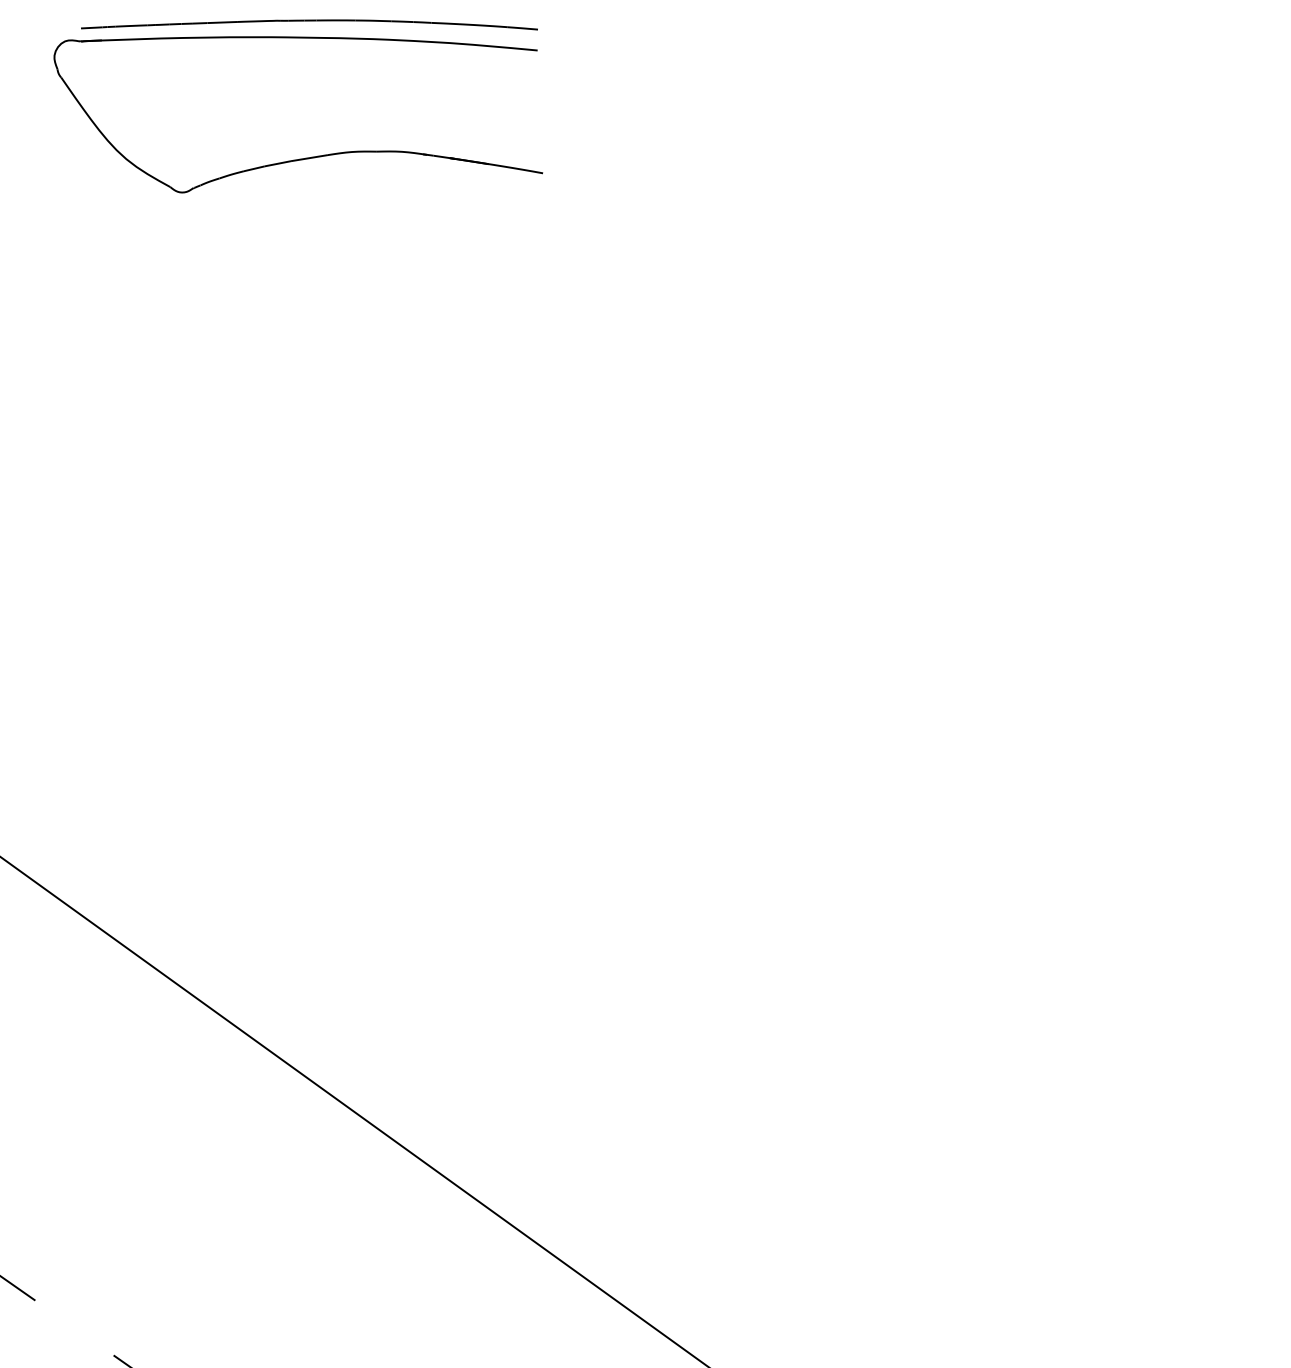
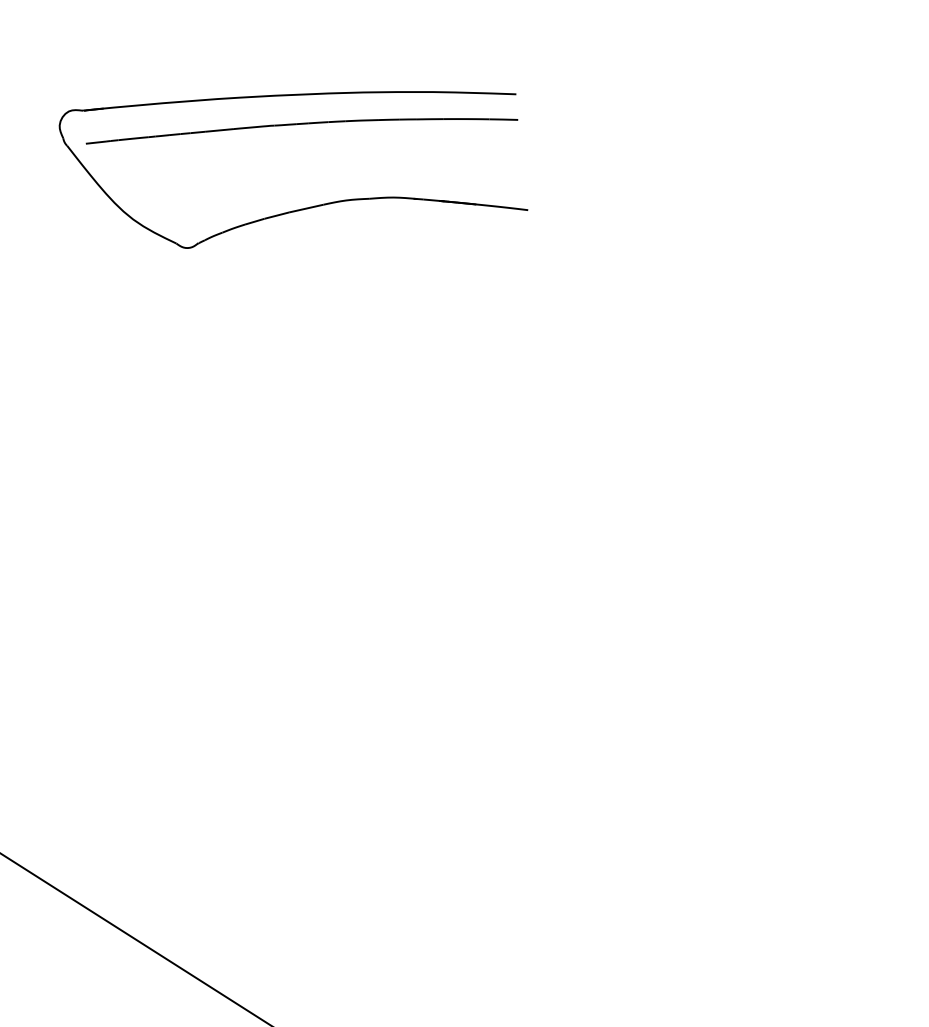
part: (309, 24) -> (301, 127), moved

